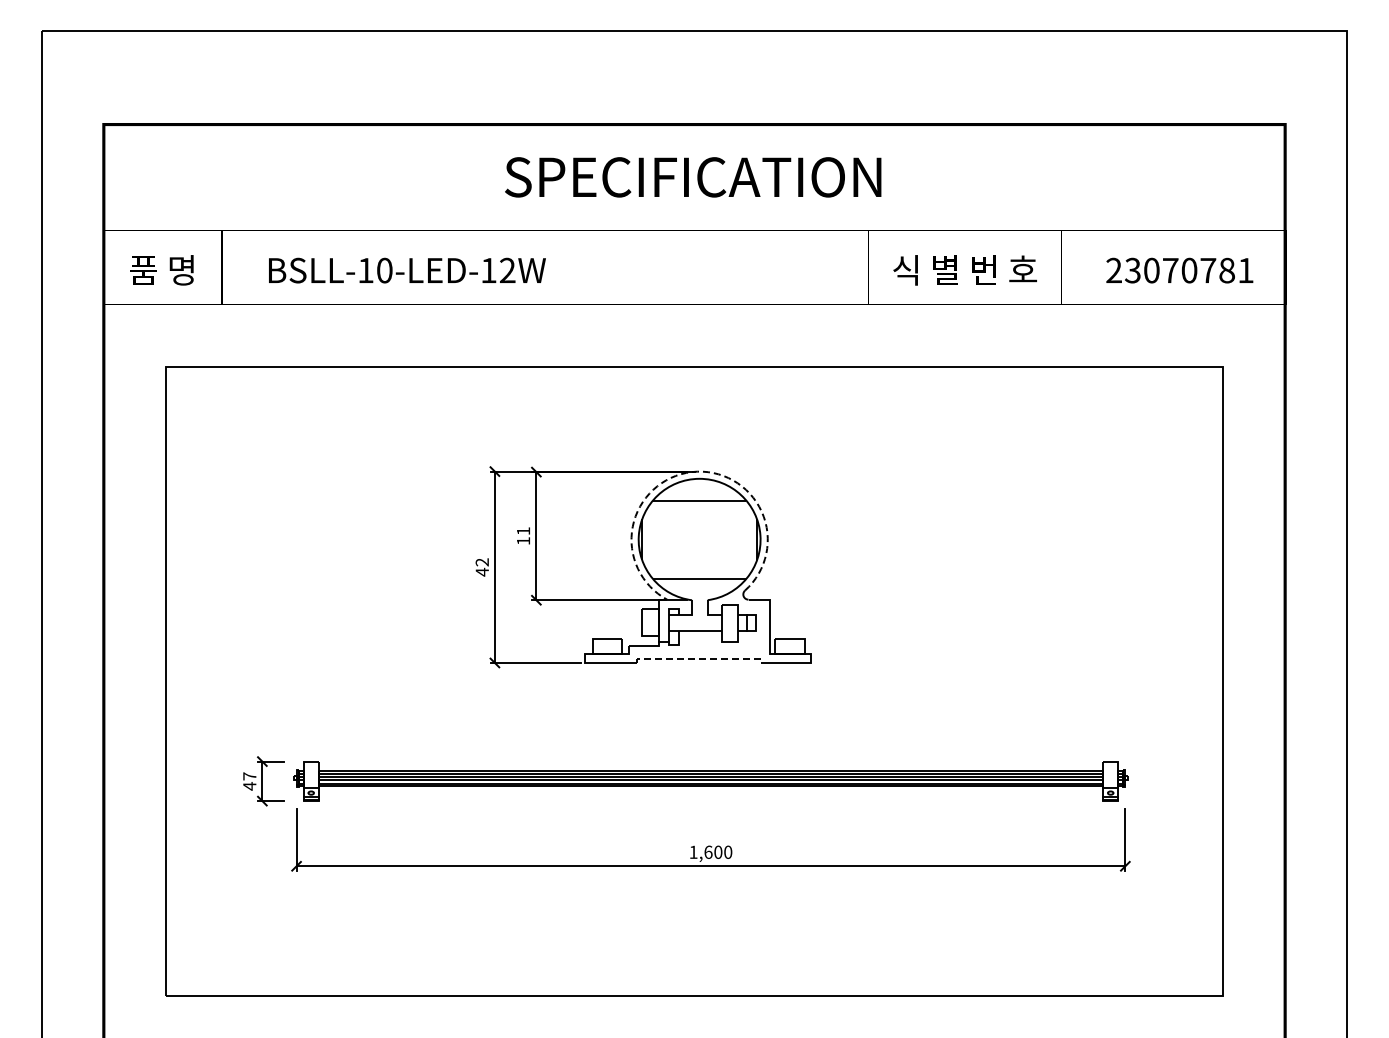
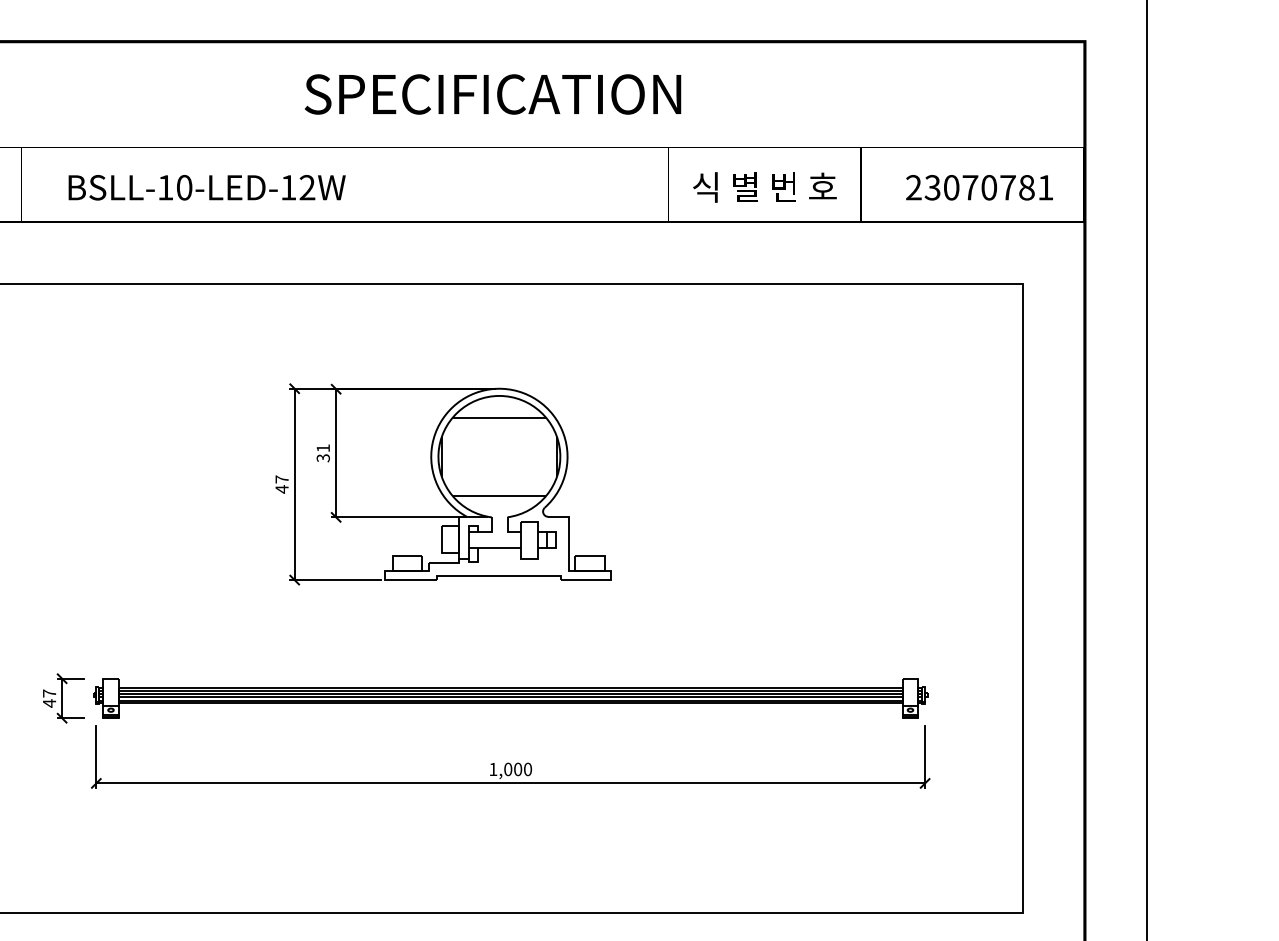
arc: (691, 472) -> (491, 389), dashed -> solid
text: (523, 541) -> (323, 458), 11 -> 31
text: (481, 562) -> (281, 479), 42 -> 47
line: (698, 658) -> (498, 575), dashed -> solid
text: (708, 851) -> (508, 768), 1,600 -> 1,000

